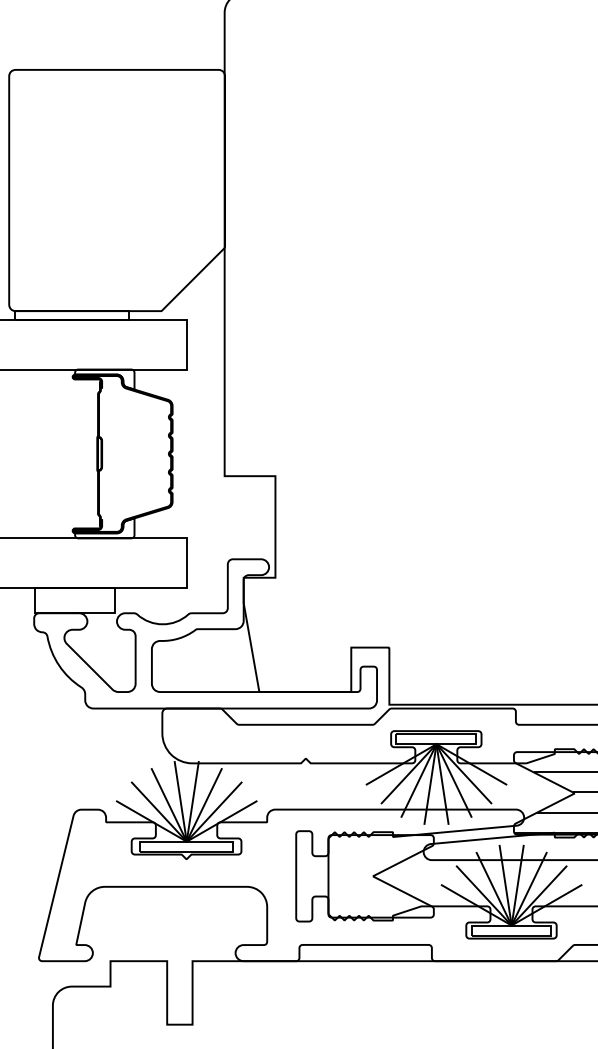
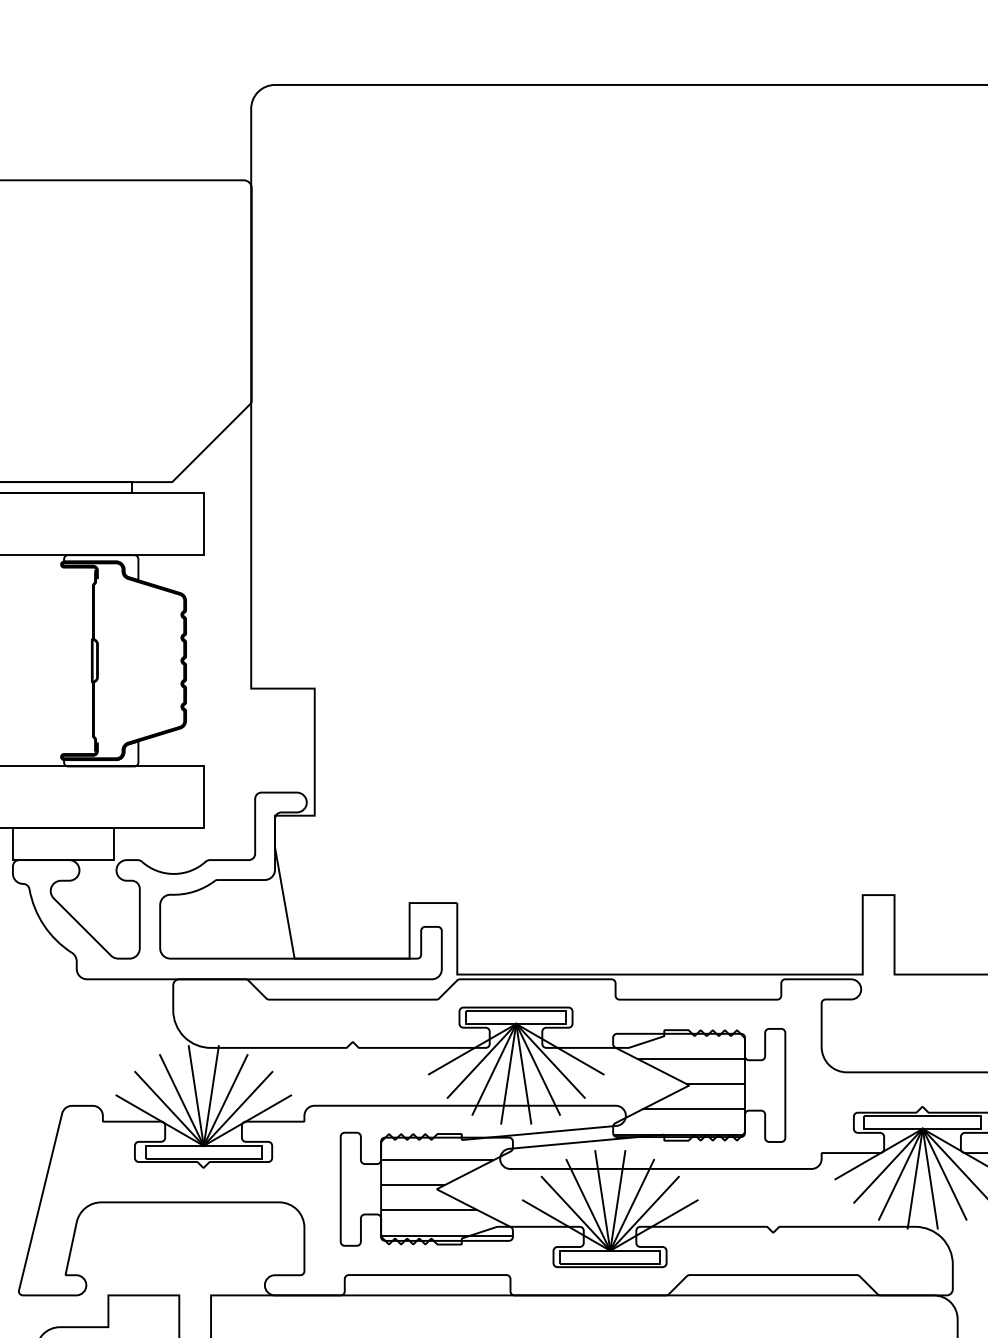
hatch: (380, 882) -> (446, 1197), added

